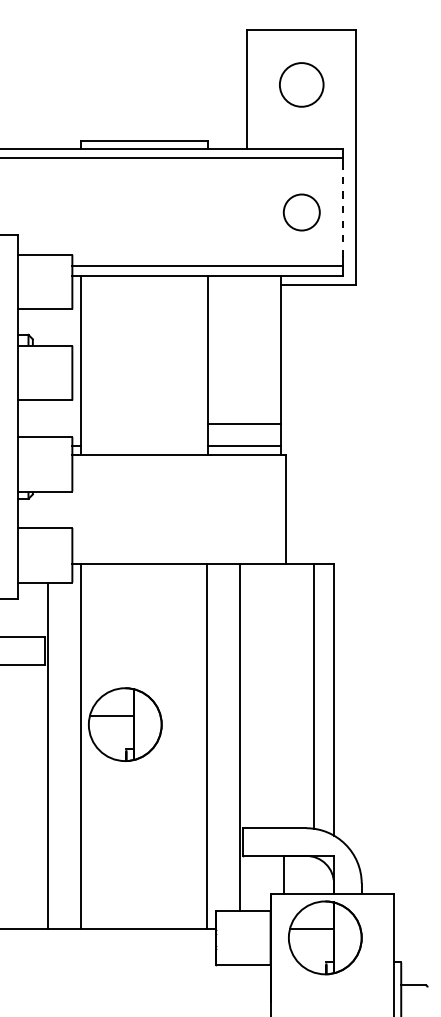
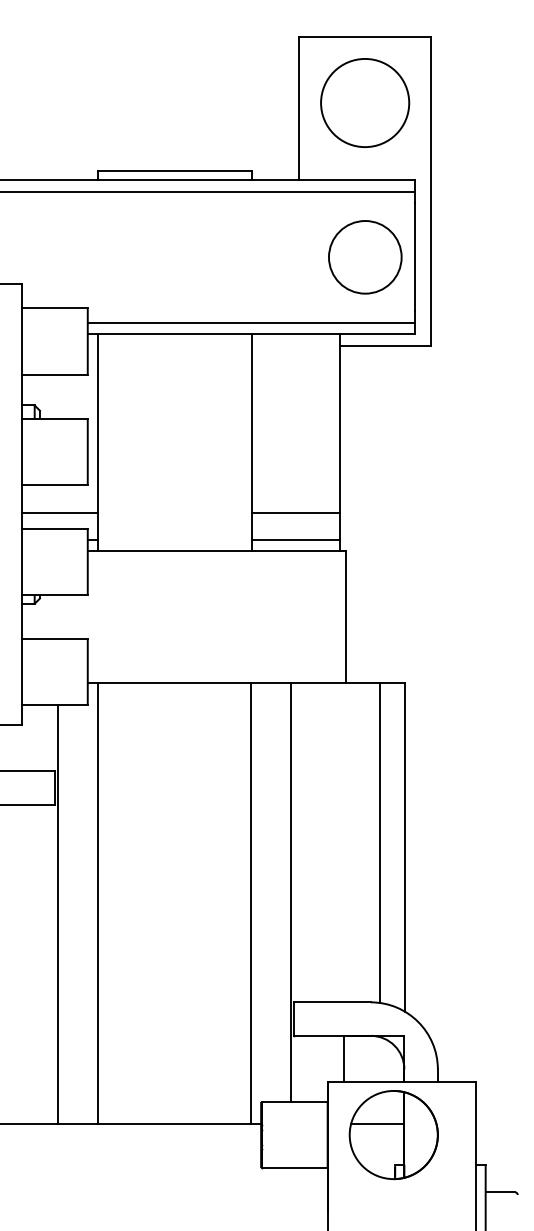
circle: (301, 84) -> (365, 102), size x1.67
circle: (301, 212) -> (365, 257), size x1.67
line: (342, 212) -> (414, 257), dashed -> solid
line: (49, 424) -> (59, 513), added
part: (125, 725) -> (151, 877), removed

